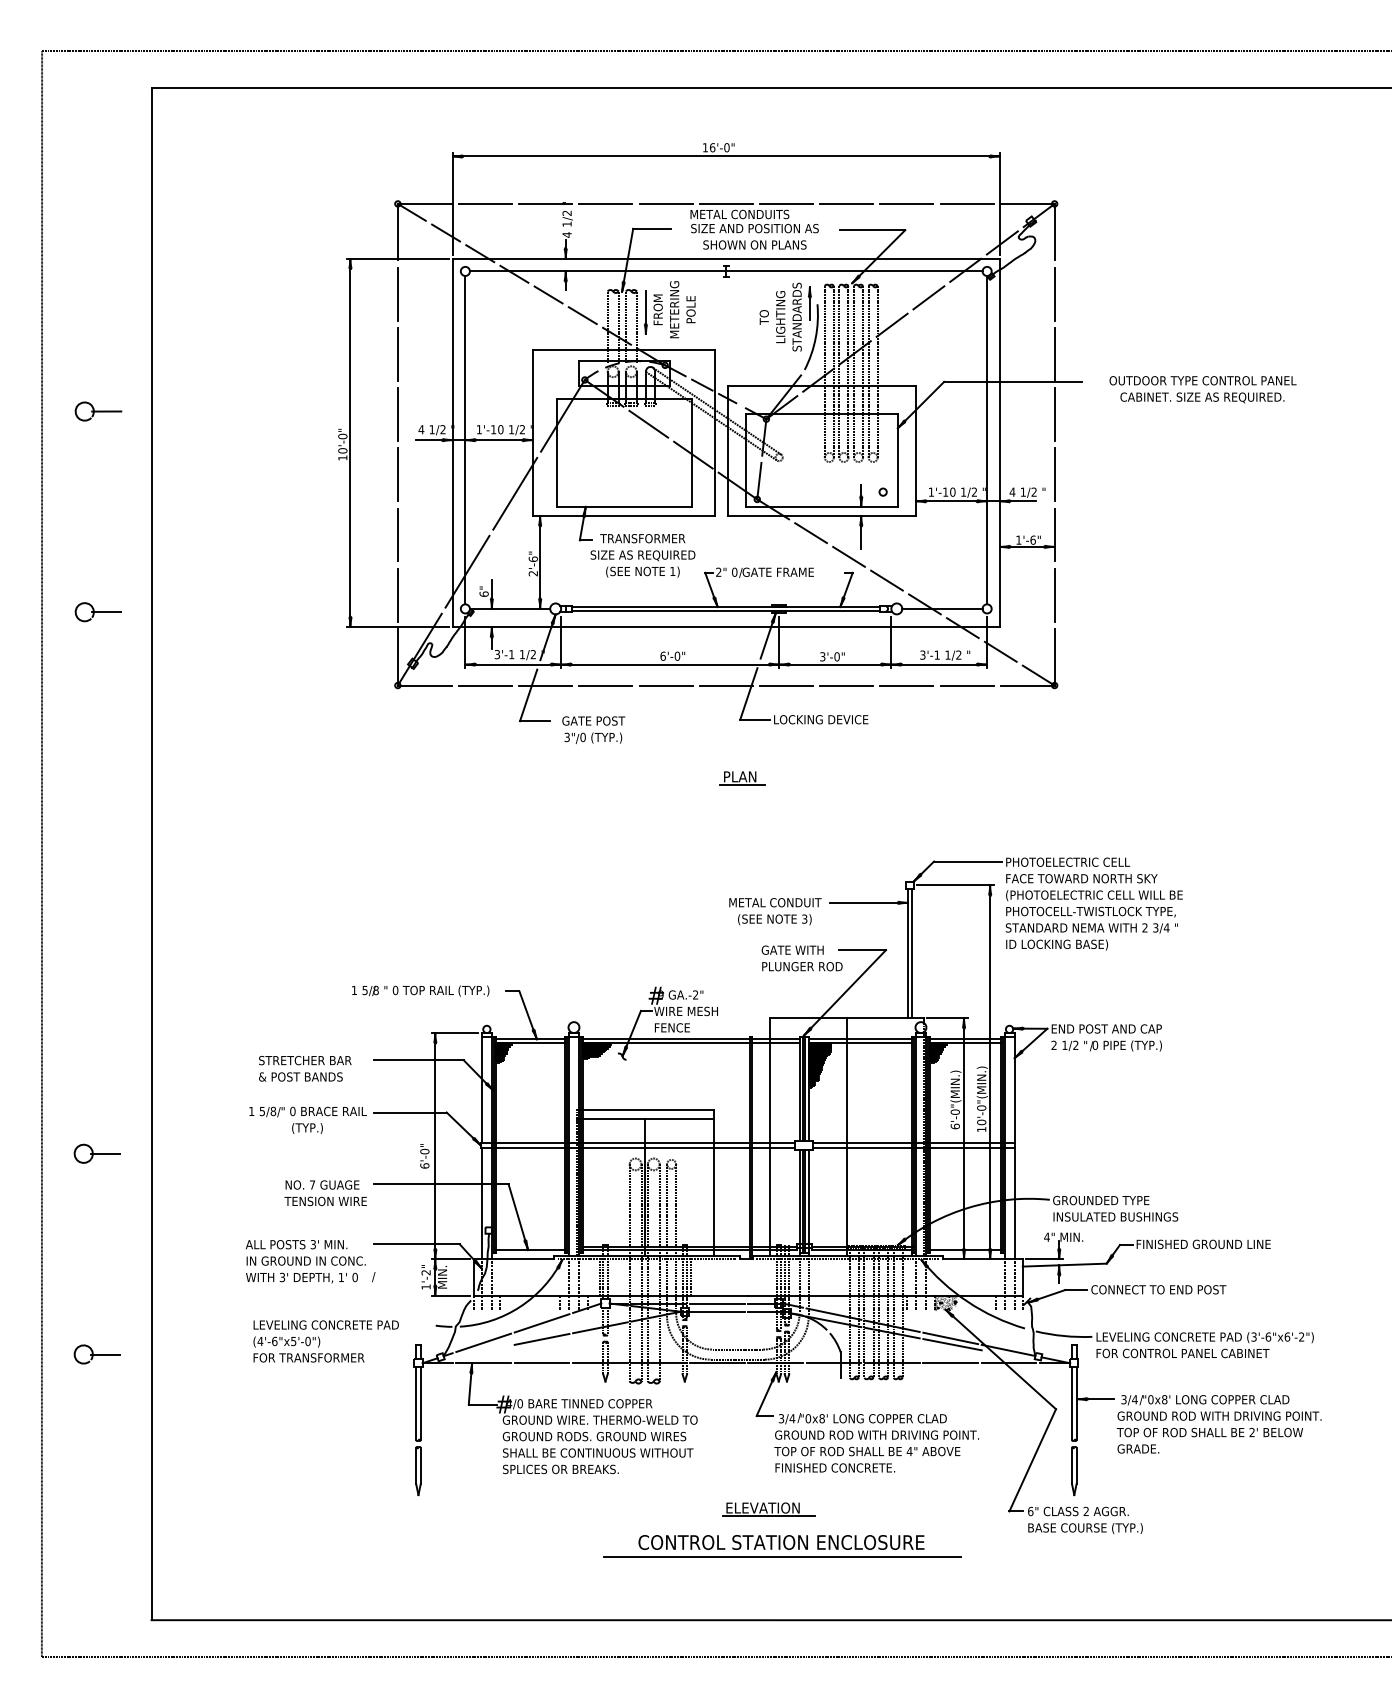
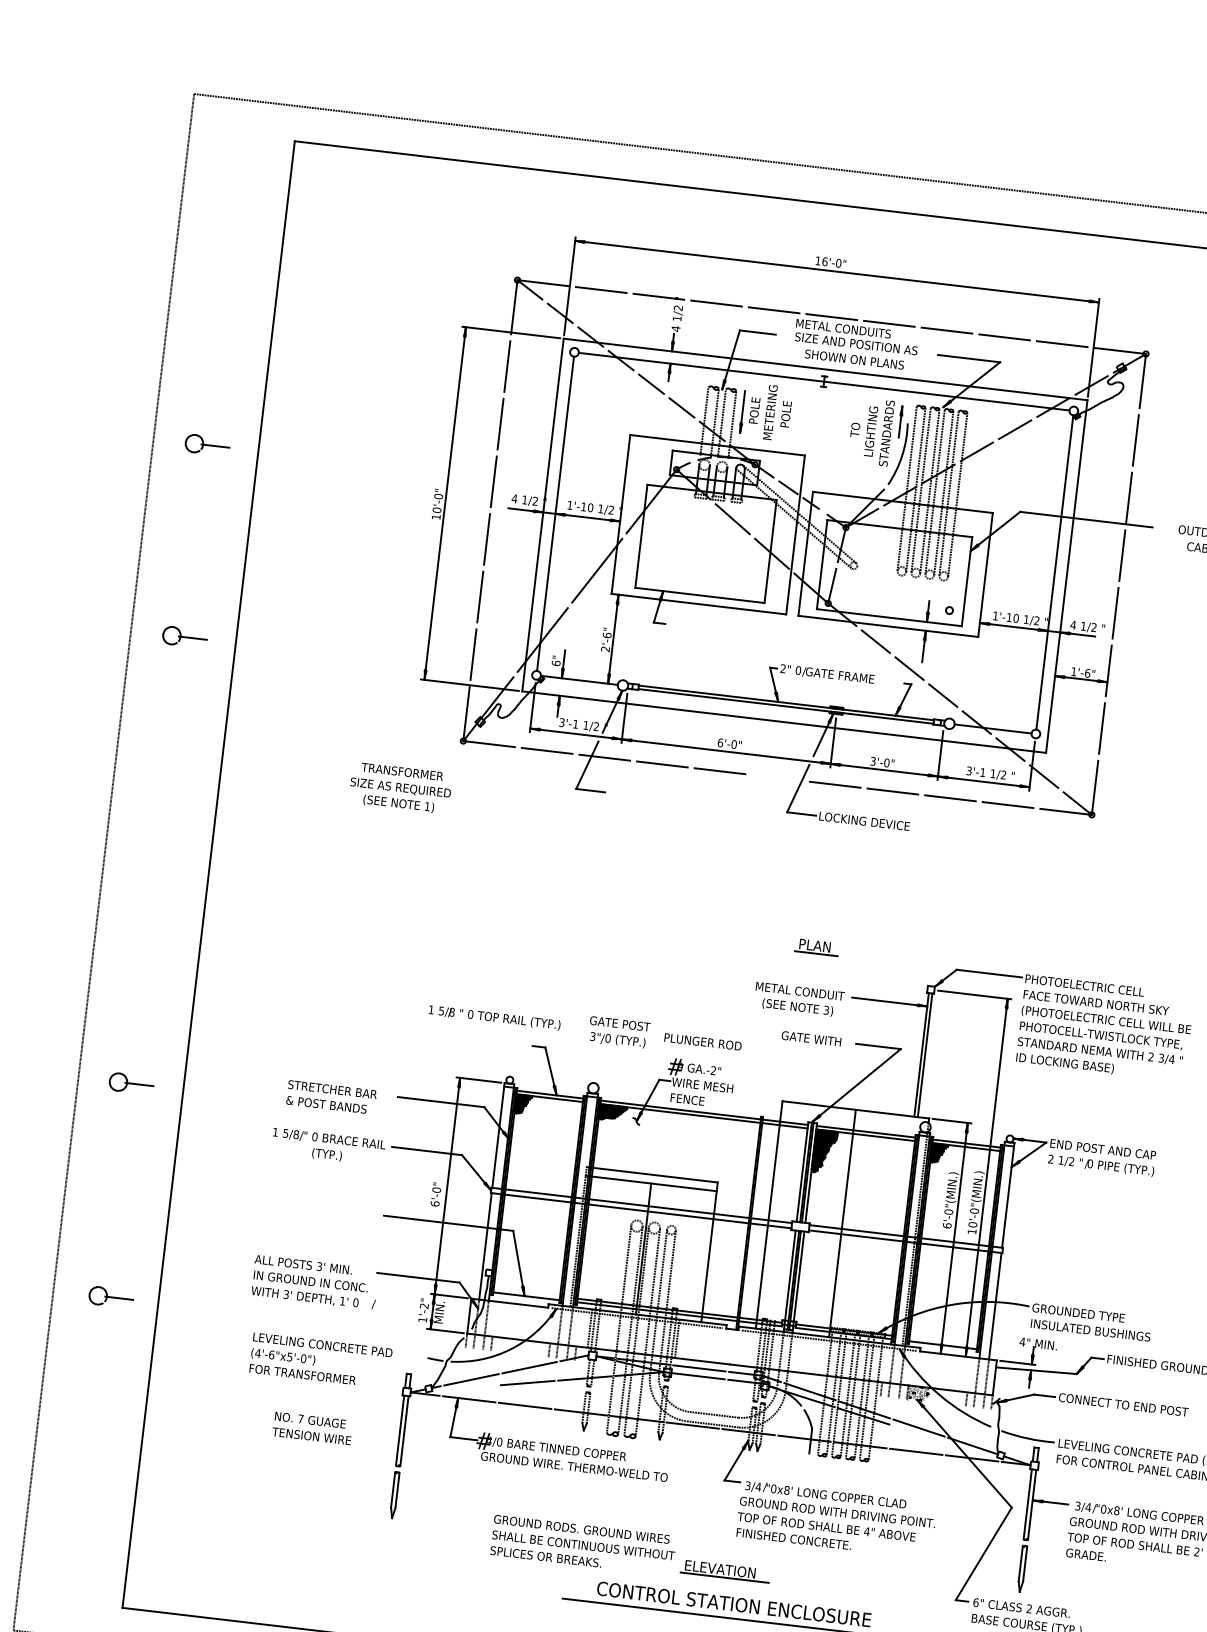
text: (657, 309) -> (754, 410), FROM -> POLE
text: (642, 555) -> (400, 787), moved
line: (725, 685) -> (776, 777), removed
text: (593, 729) -> (618, 1031), moved
part: (742, 778) -> (817, 947), moved
text: (802, 966) -> (703, 1041), moved
text: (420, 990) -> (494, 1017), moved
part: (96, 1153) -> (130, 1083), moved
text: (325, 1193) -> (312, 1428), moved
line: (952, 1344) -> (920, 1434), removed
part: (96, 1354) -> (110, 1297), moved
text: (597, 1453) -> (582, 1545), moved

